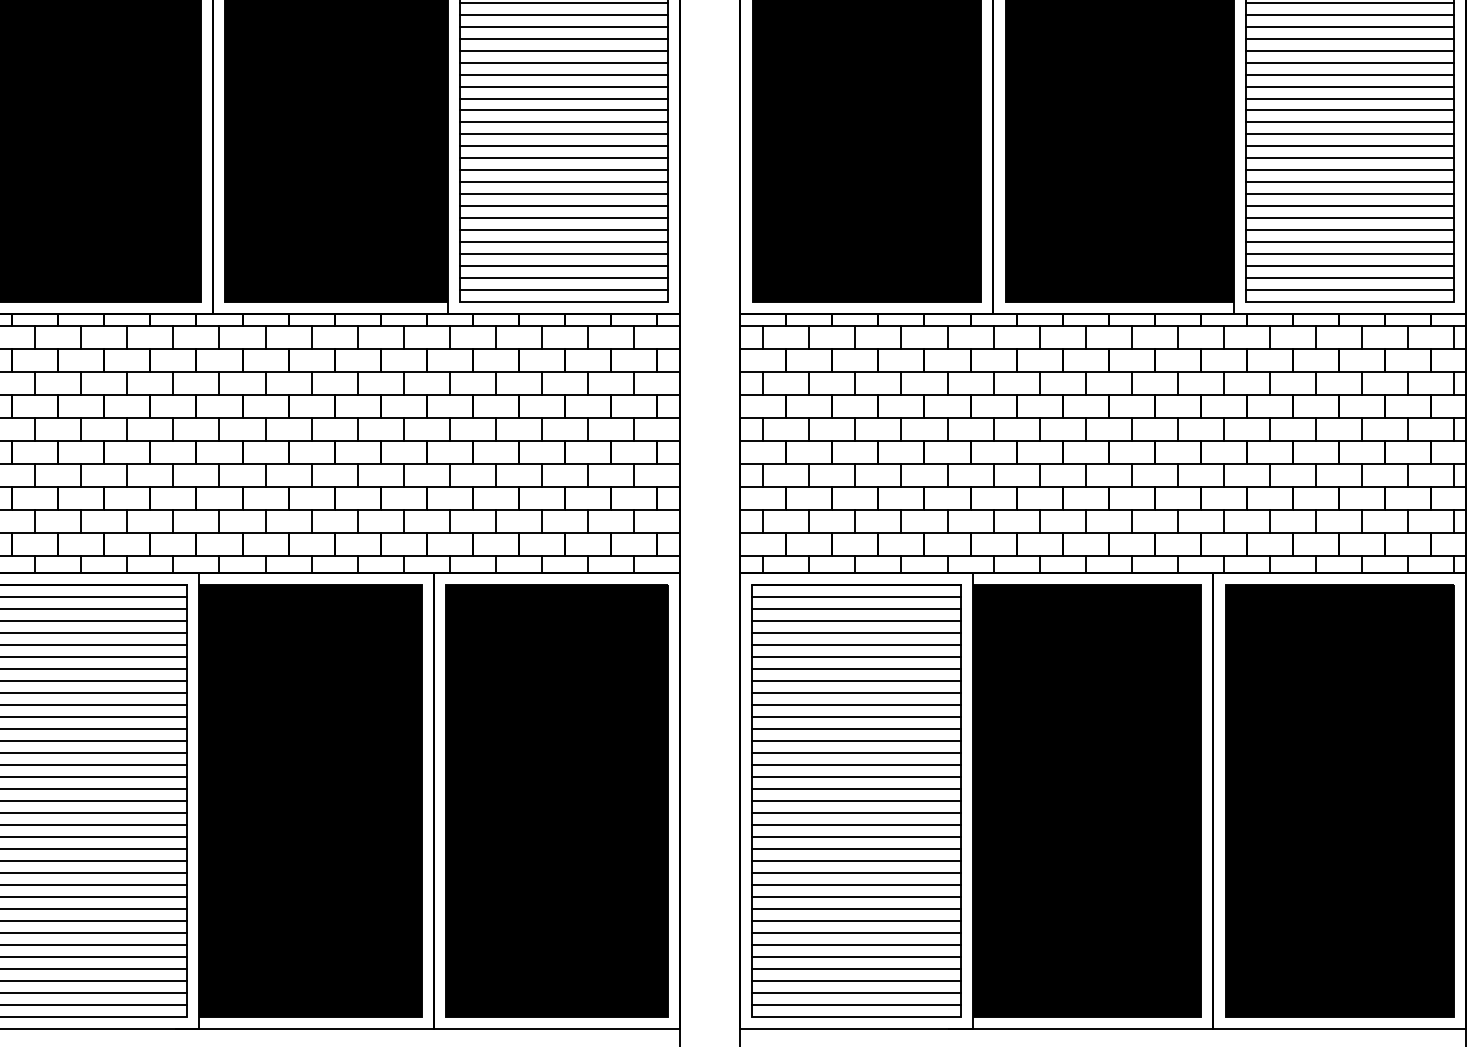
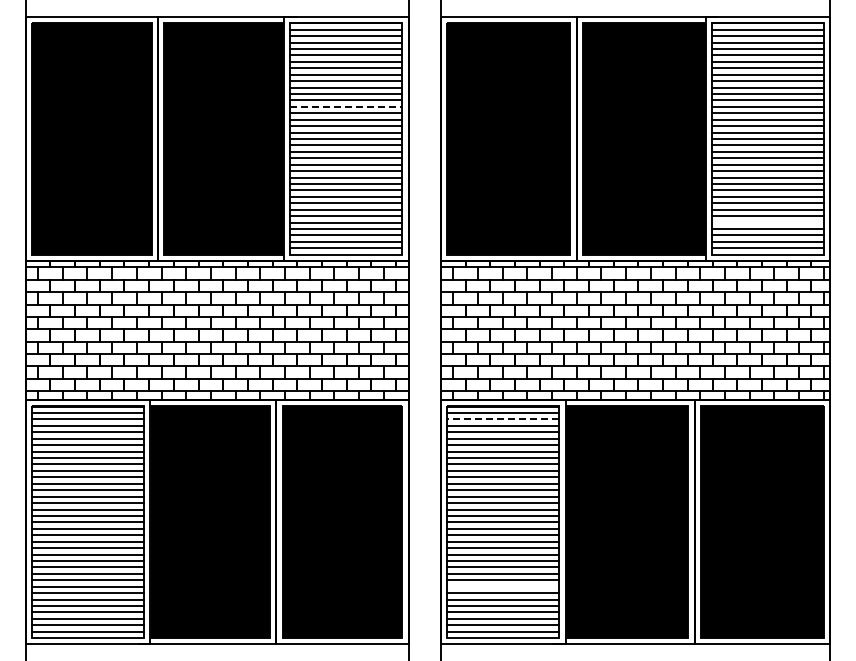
line: (564, 25) -> (346, 106), solid -> dashed
line: (1349, 242) -> (767, 222), removed
line: (857, 609) -> (503, 419), solid -> dashed
line: (857, 920) -> (503, 586), removed

